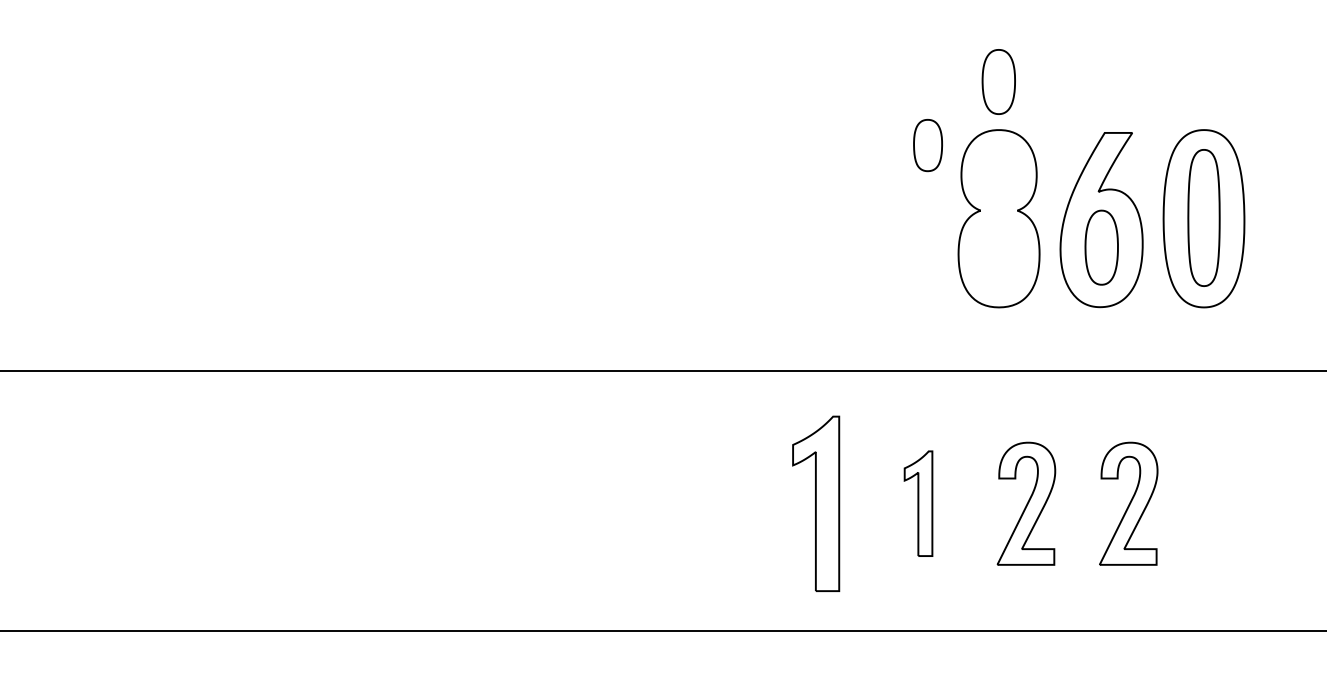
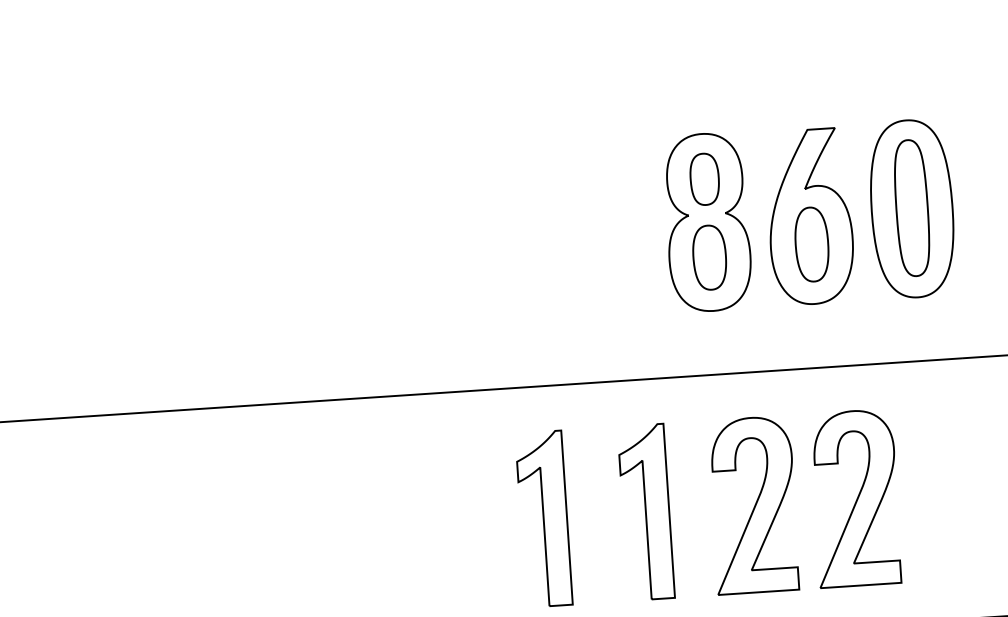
part: (998, 81) -> (709, 257), moved
part: (927, 145) -> (704, 179), moved
part: (918, 503) -> (646, 511), size x1.67
part: (1026, 503) -> (753, 504), size x1.43
part: (1128, 503) -> (855, 498), size x1.43

